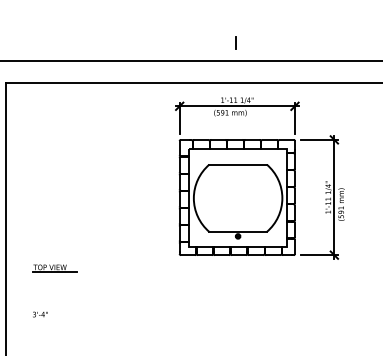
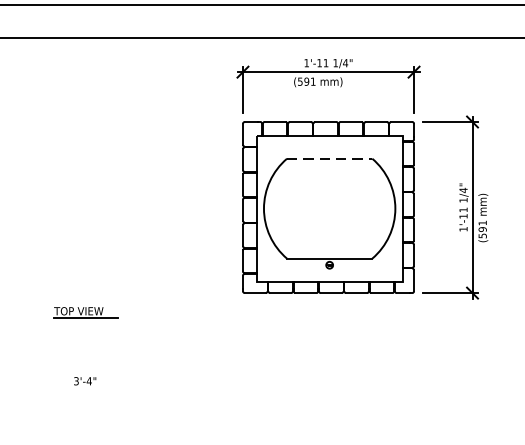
line: (238, 164) -> (330, 158), solid -> dashed
part: (54, 268) -> (85, 312), moved
text: (40, 314) -> (85, 381), moved

